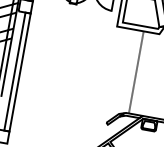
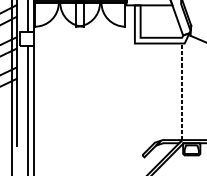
line: (136, 72) -> (182, 91), moved

